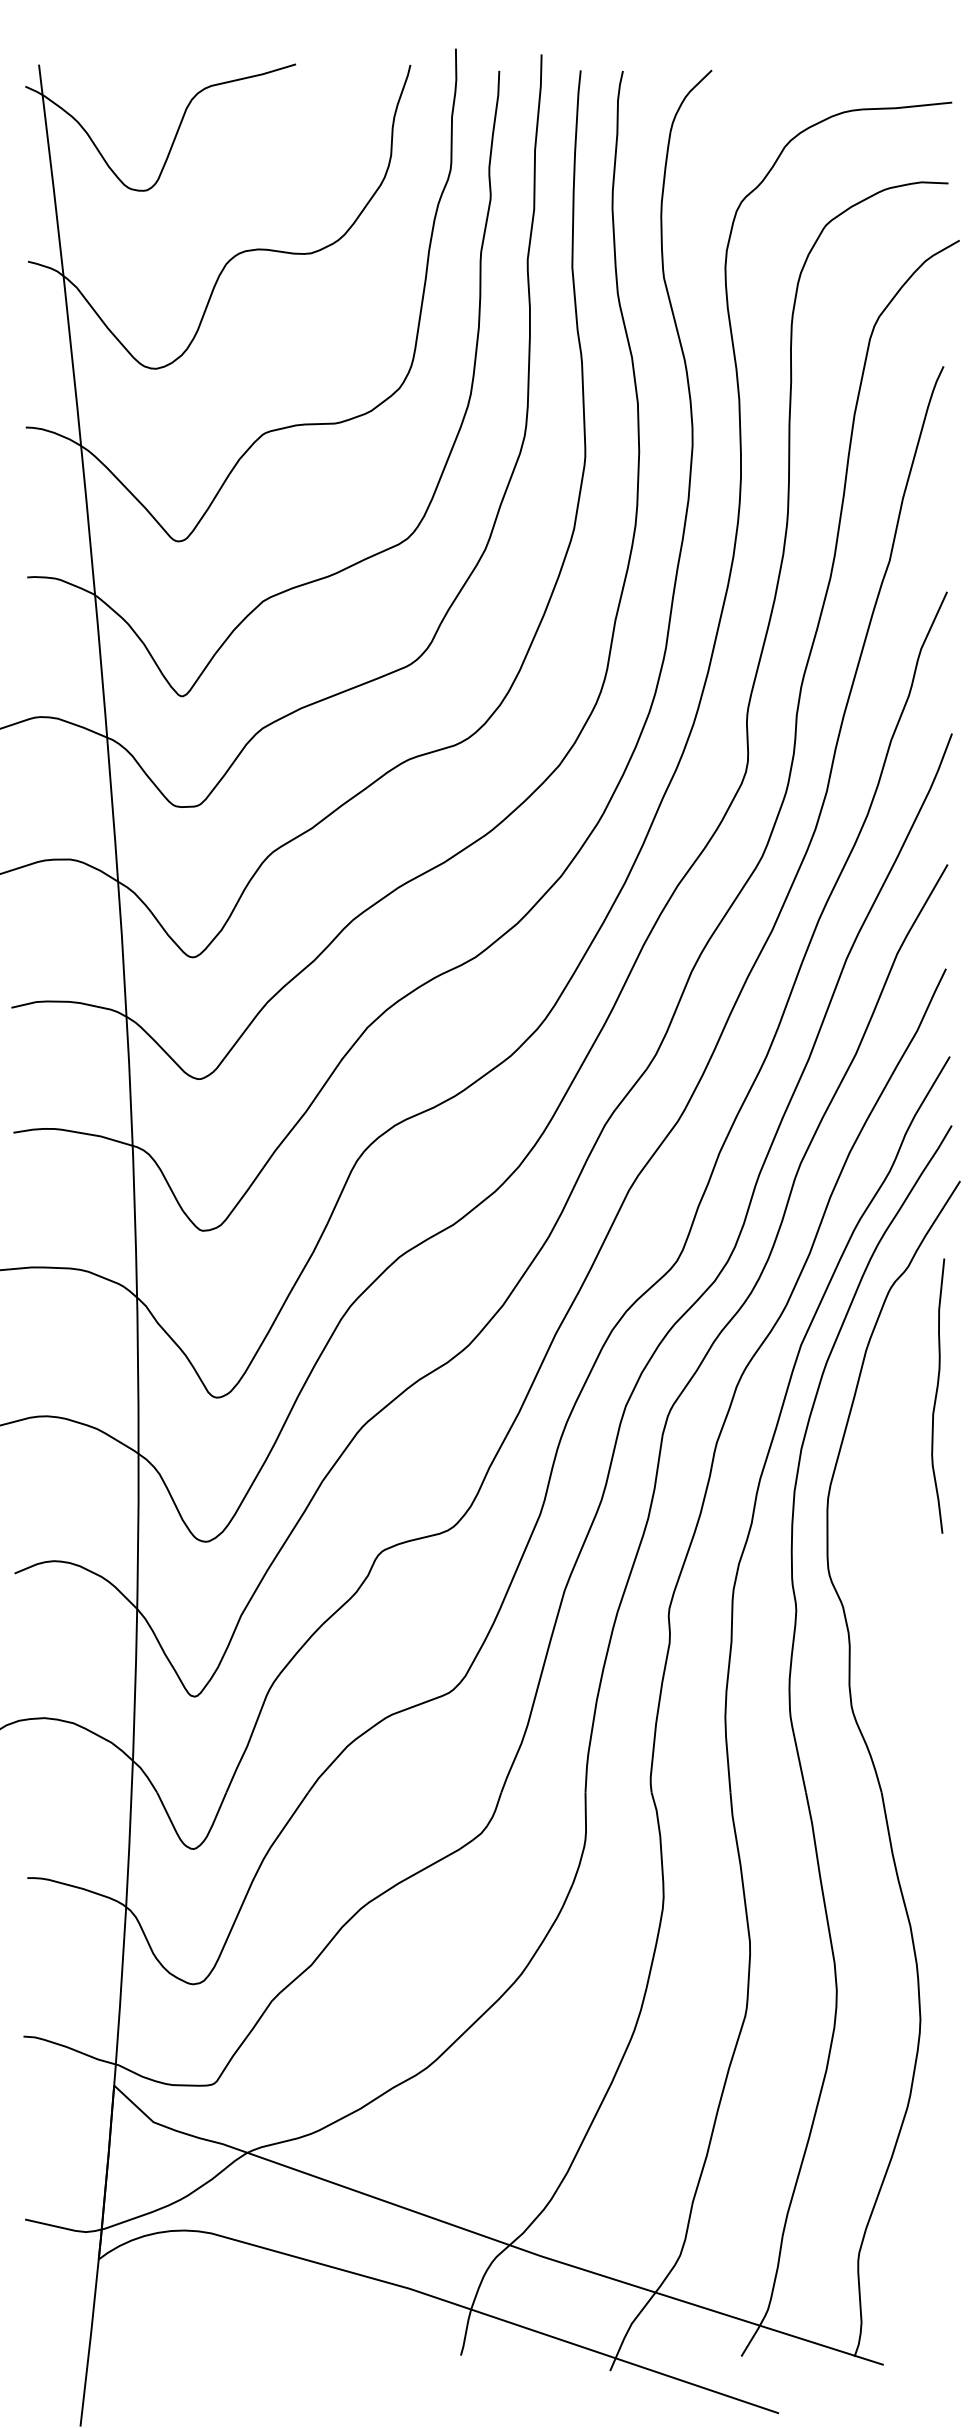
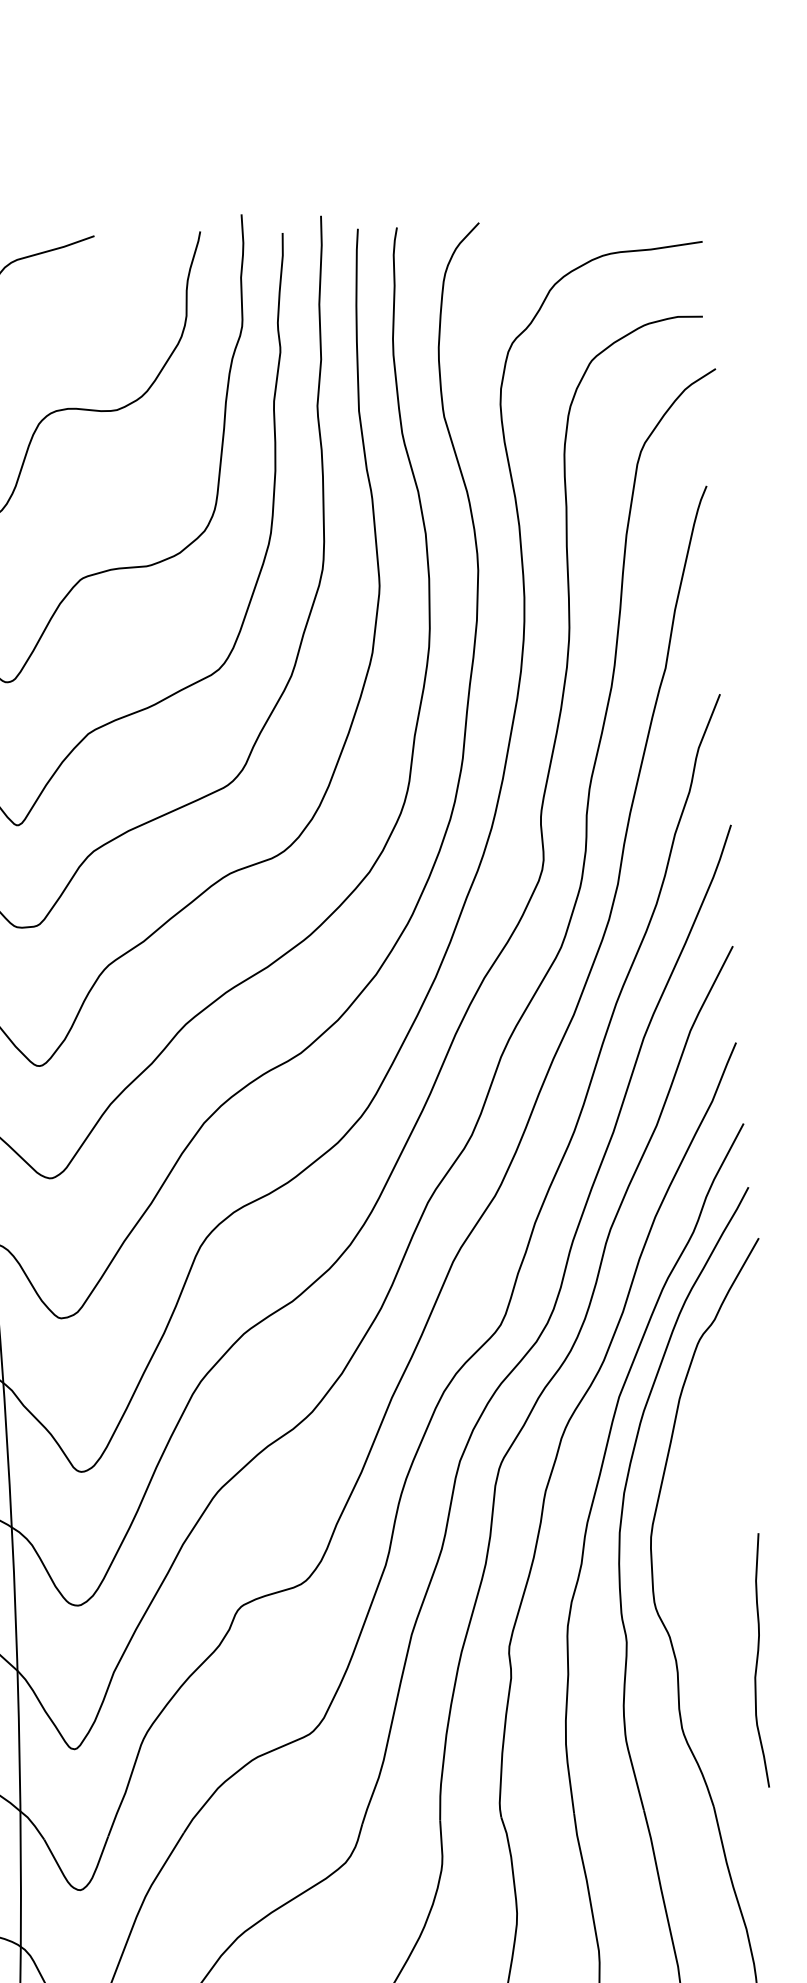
curve: (937, 1395) -> (758, 1660), moved

